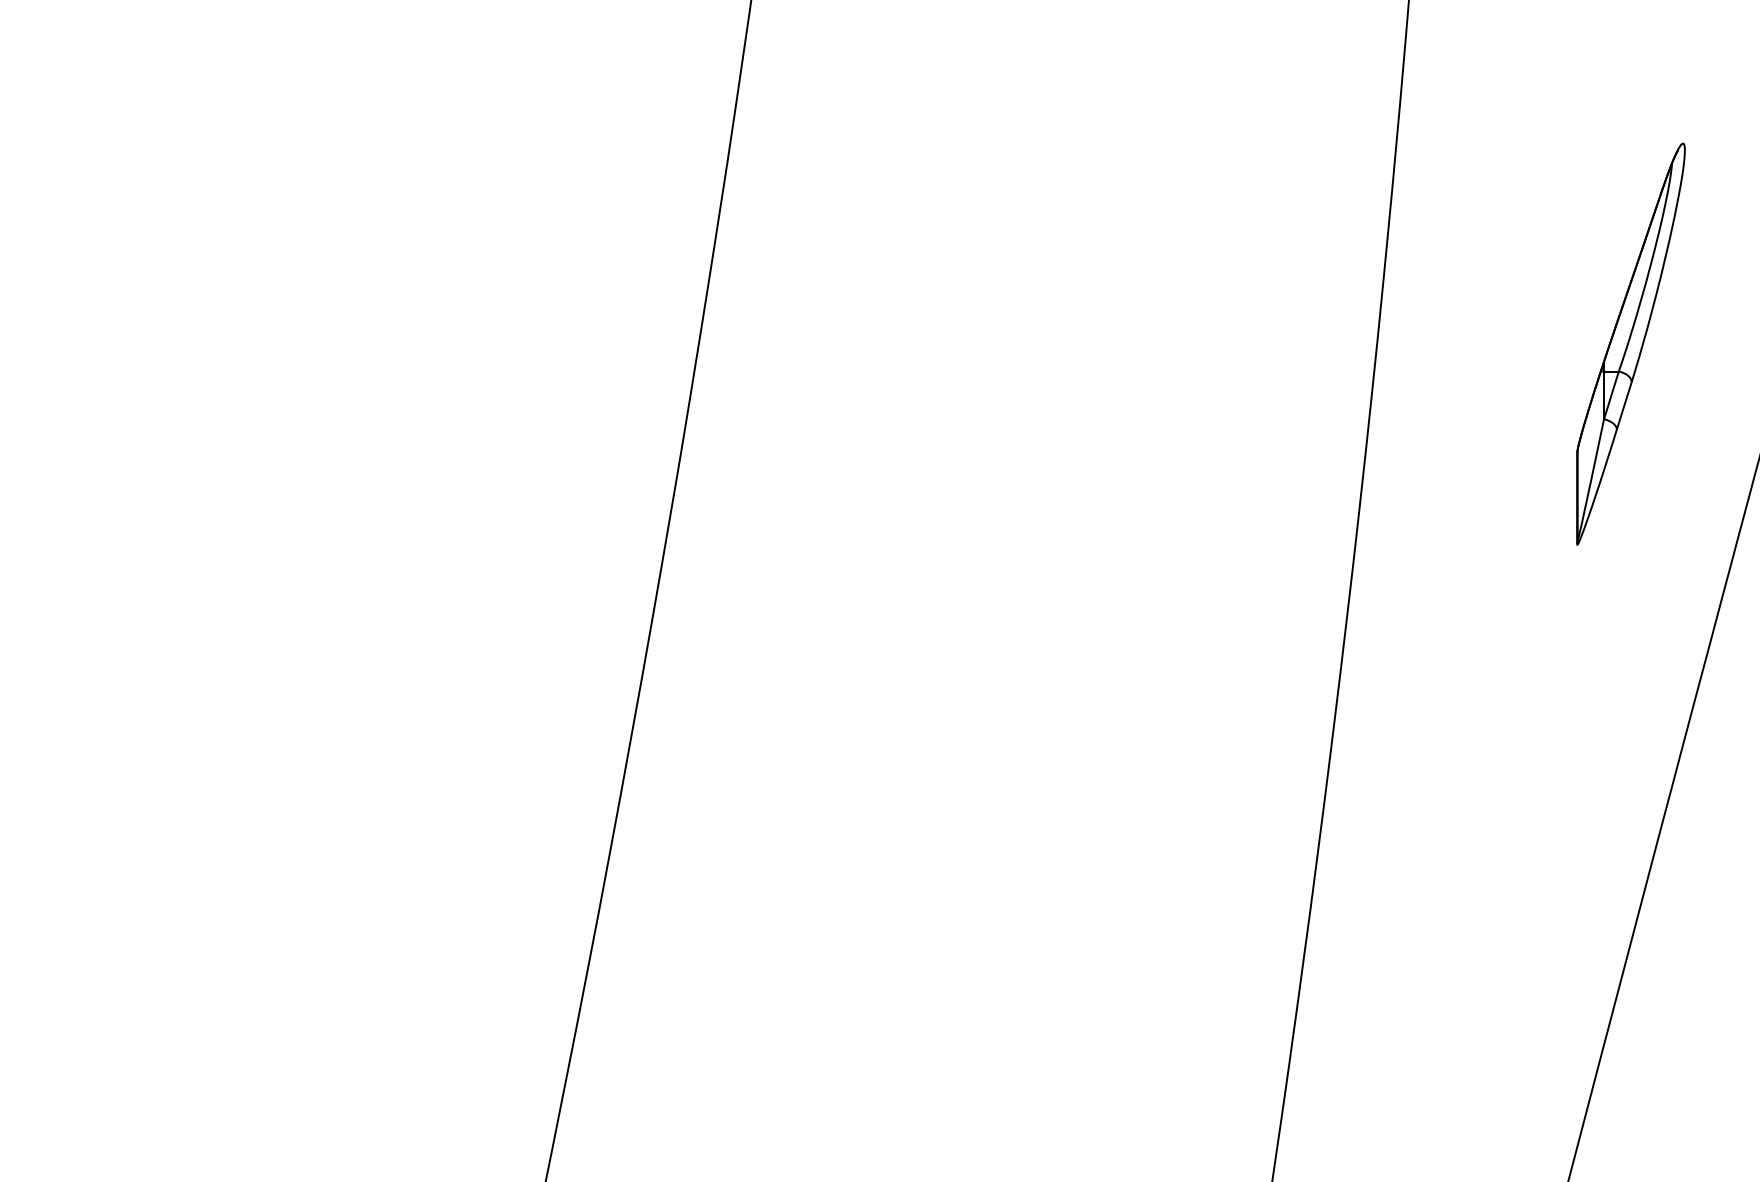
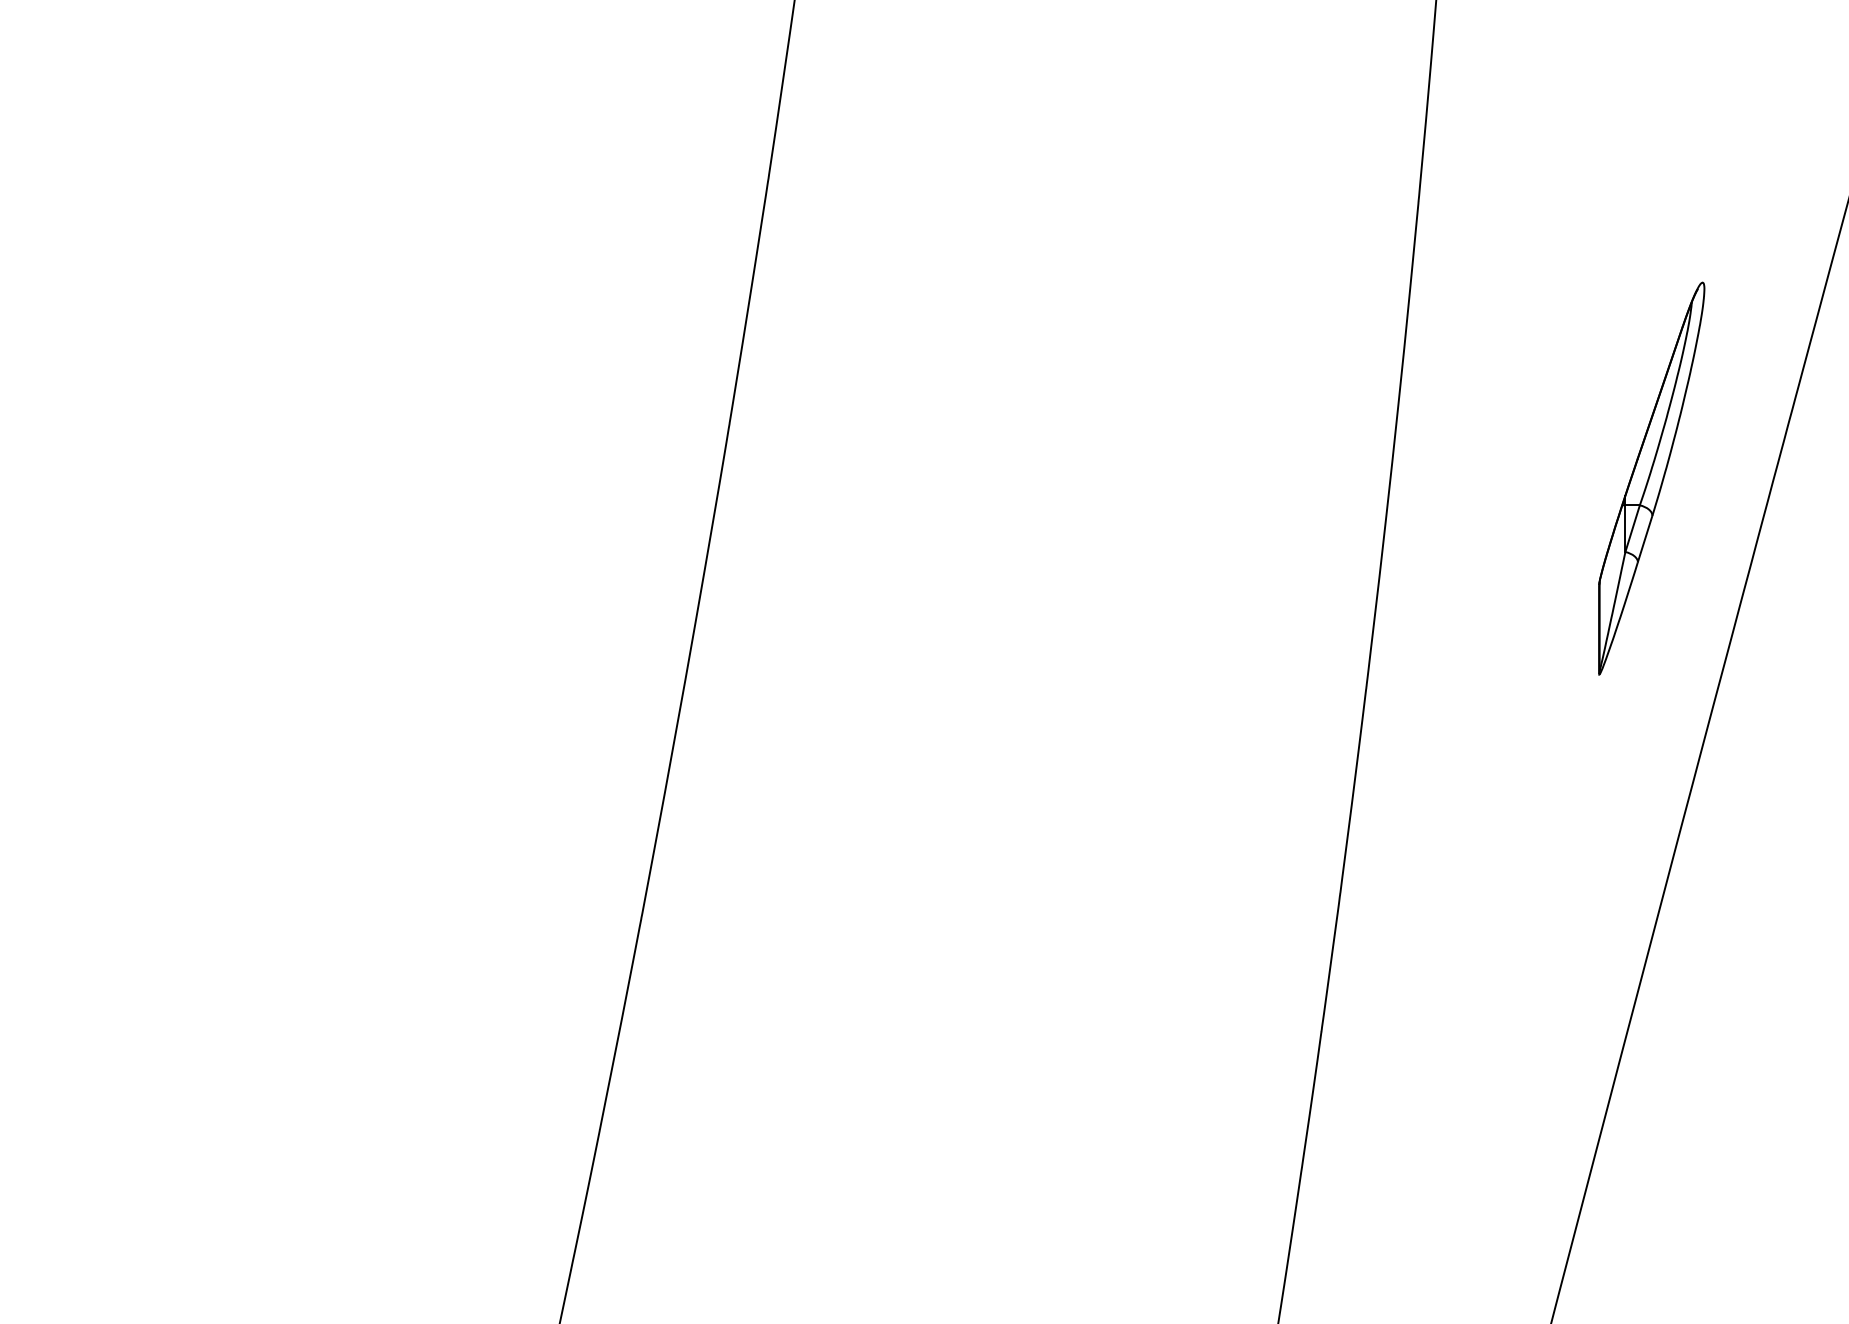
part: (1630, 344) -> (1651, 478), moved

